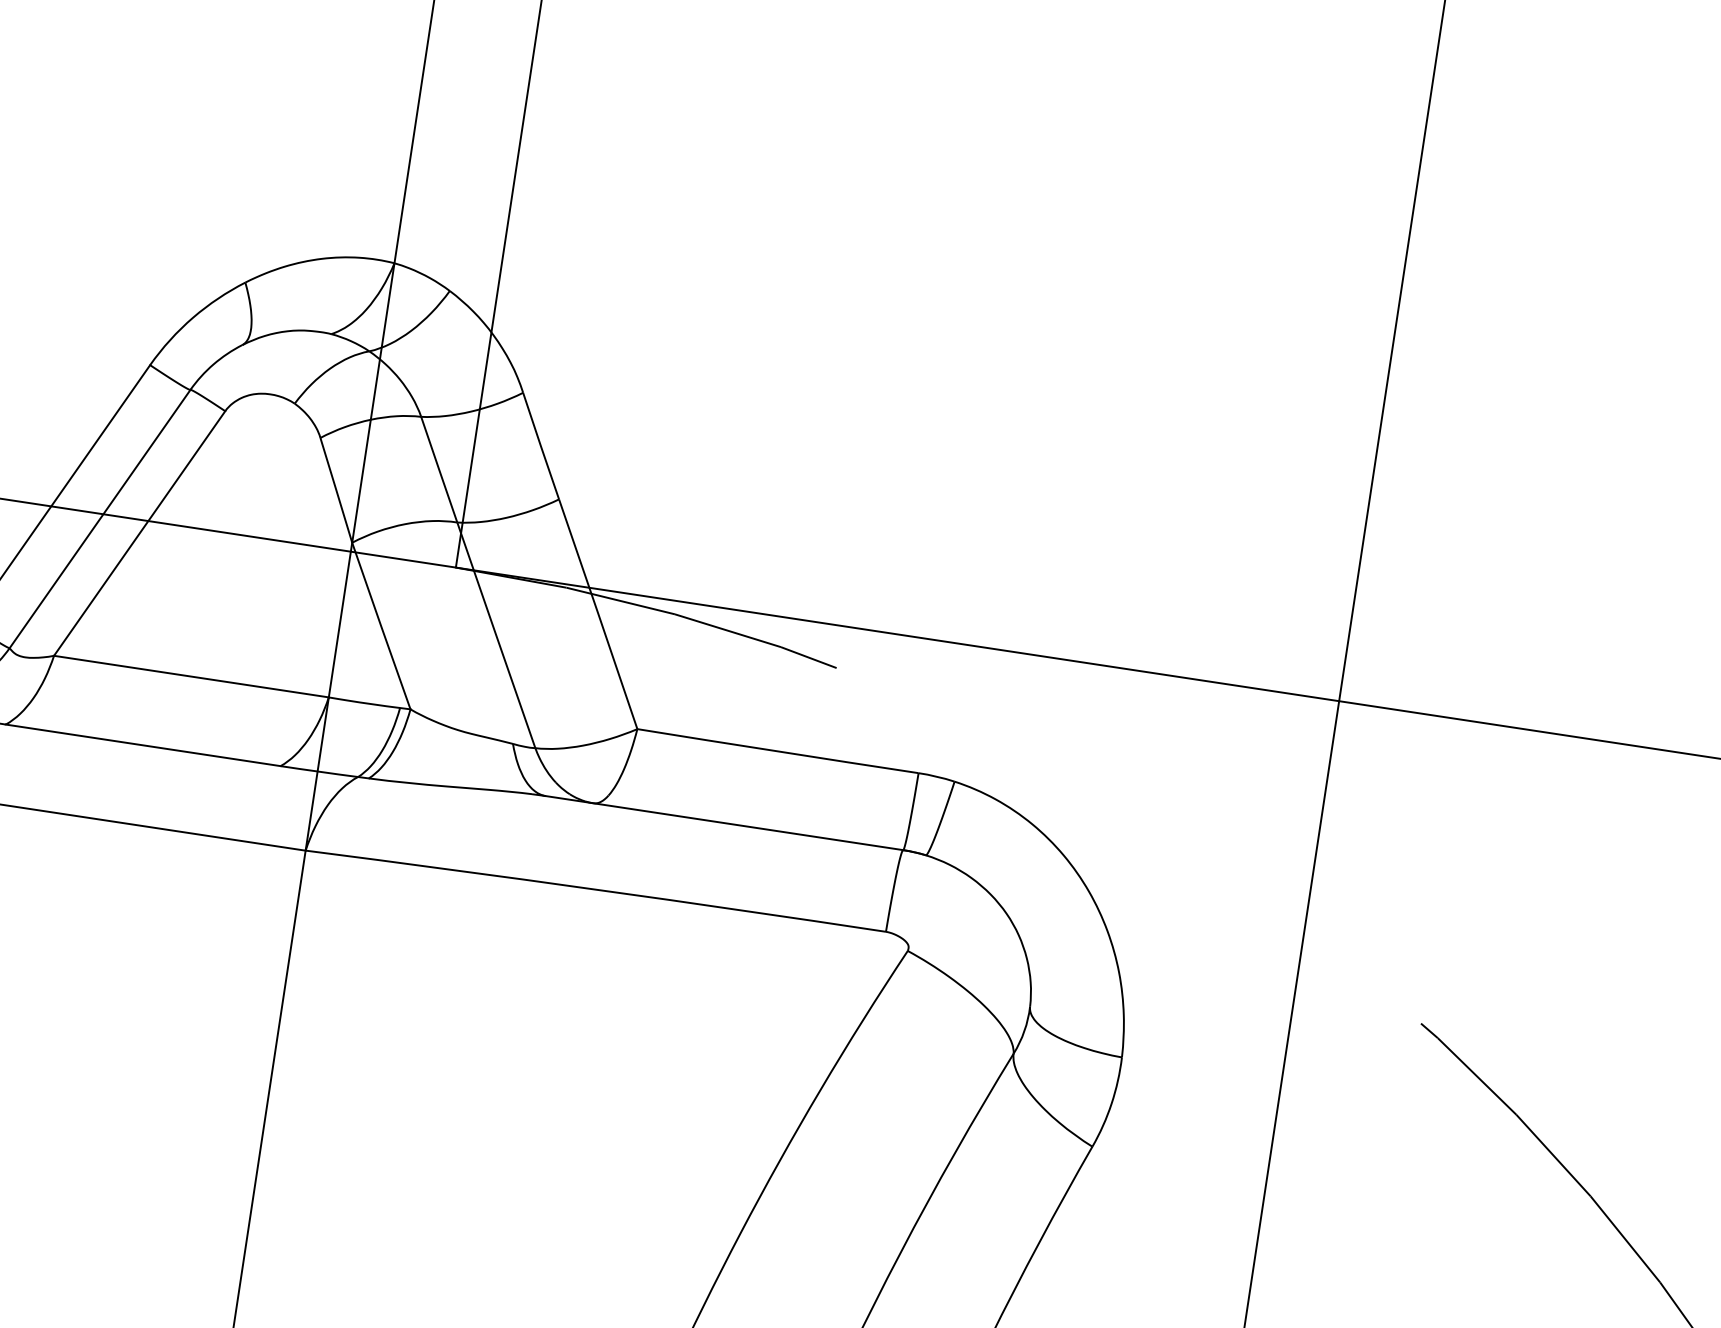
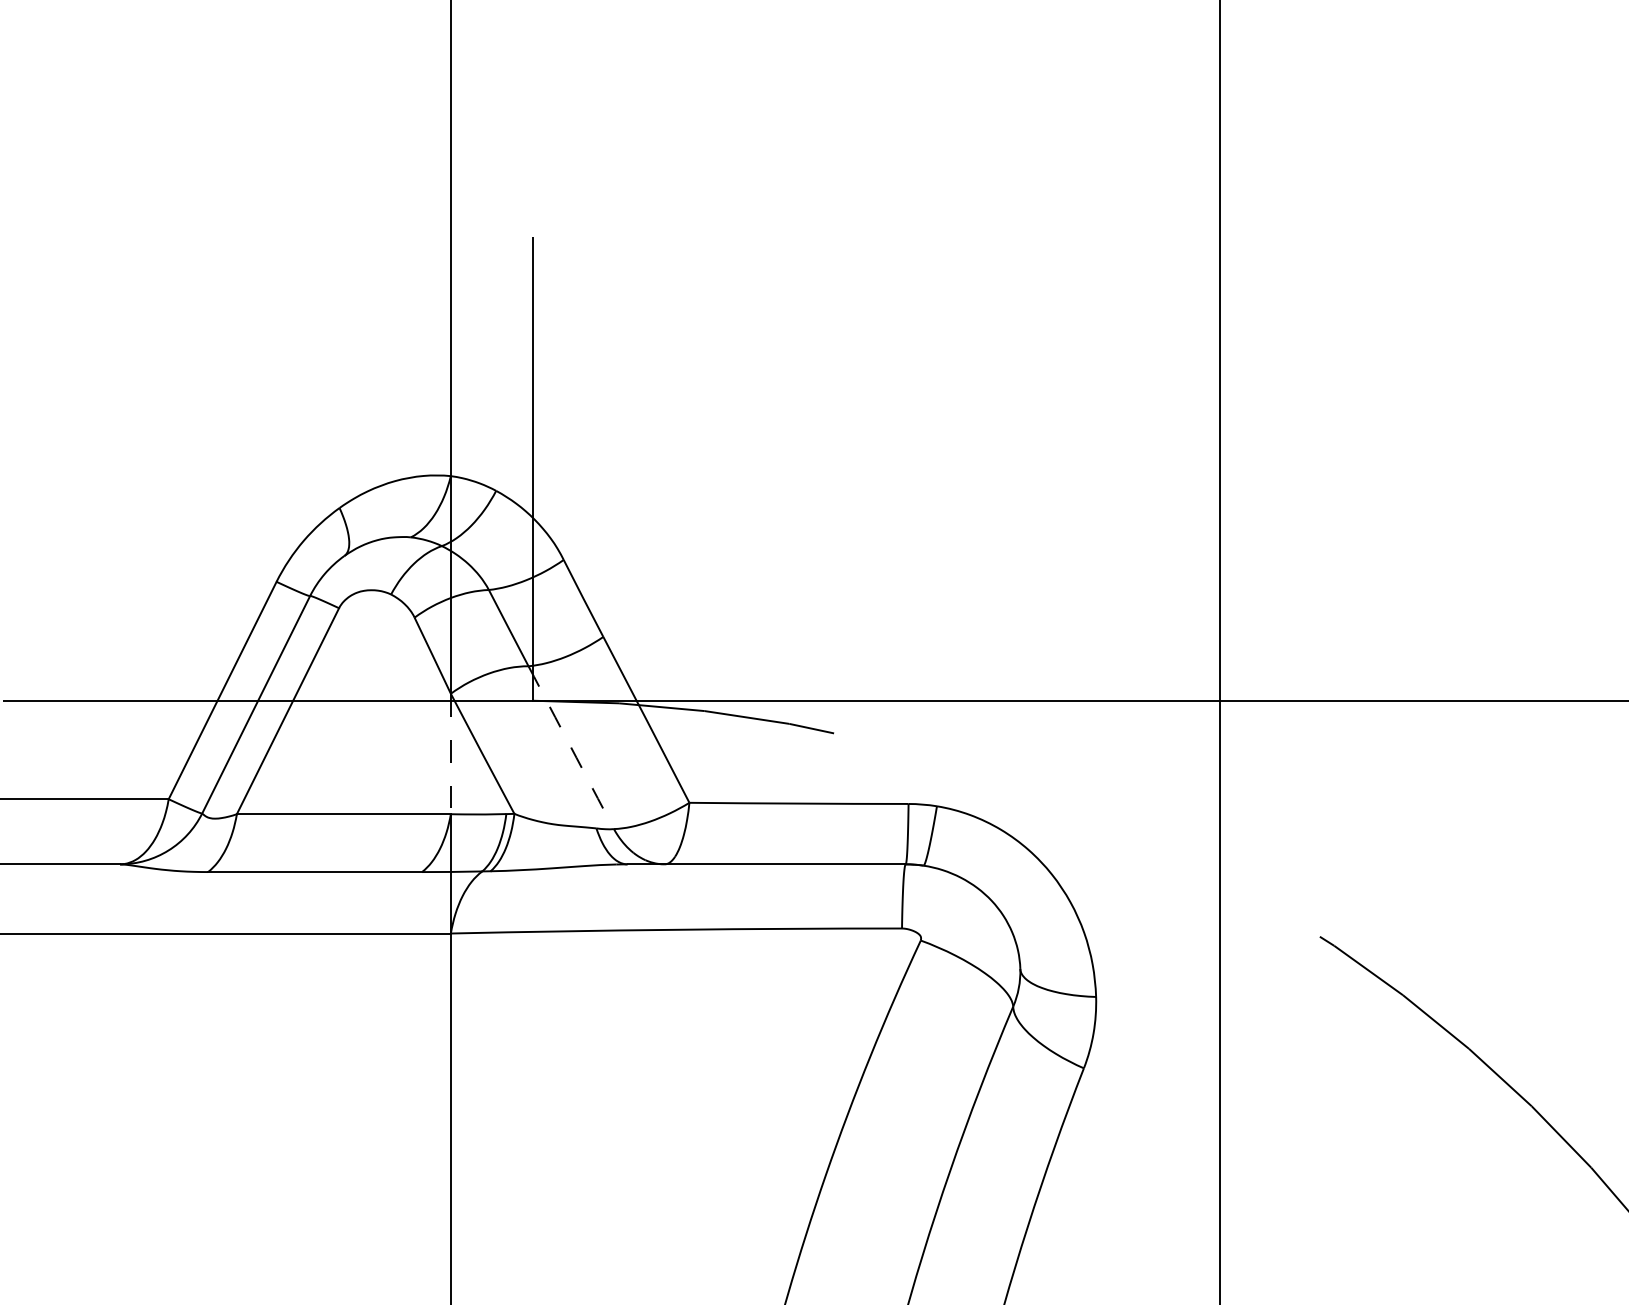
line: (339, 620) -> (450, 754), solid -> dashed
arc: (496, 635) -> (571, 747), solid -> dashed

